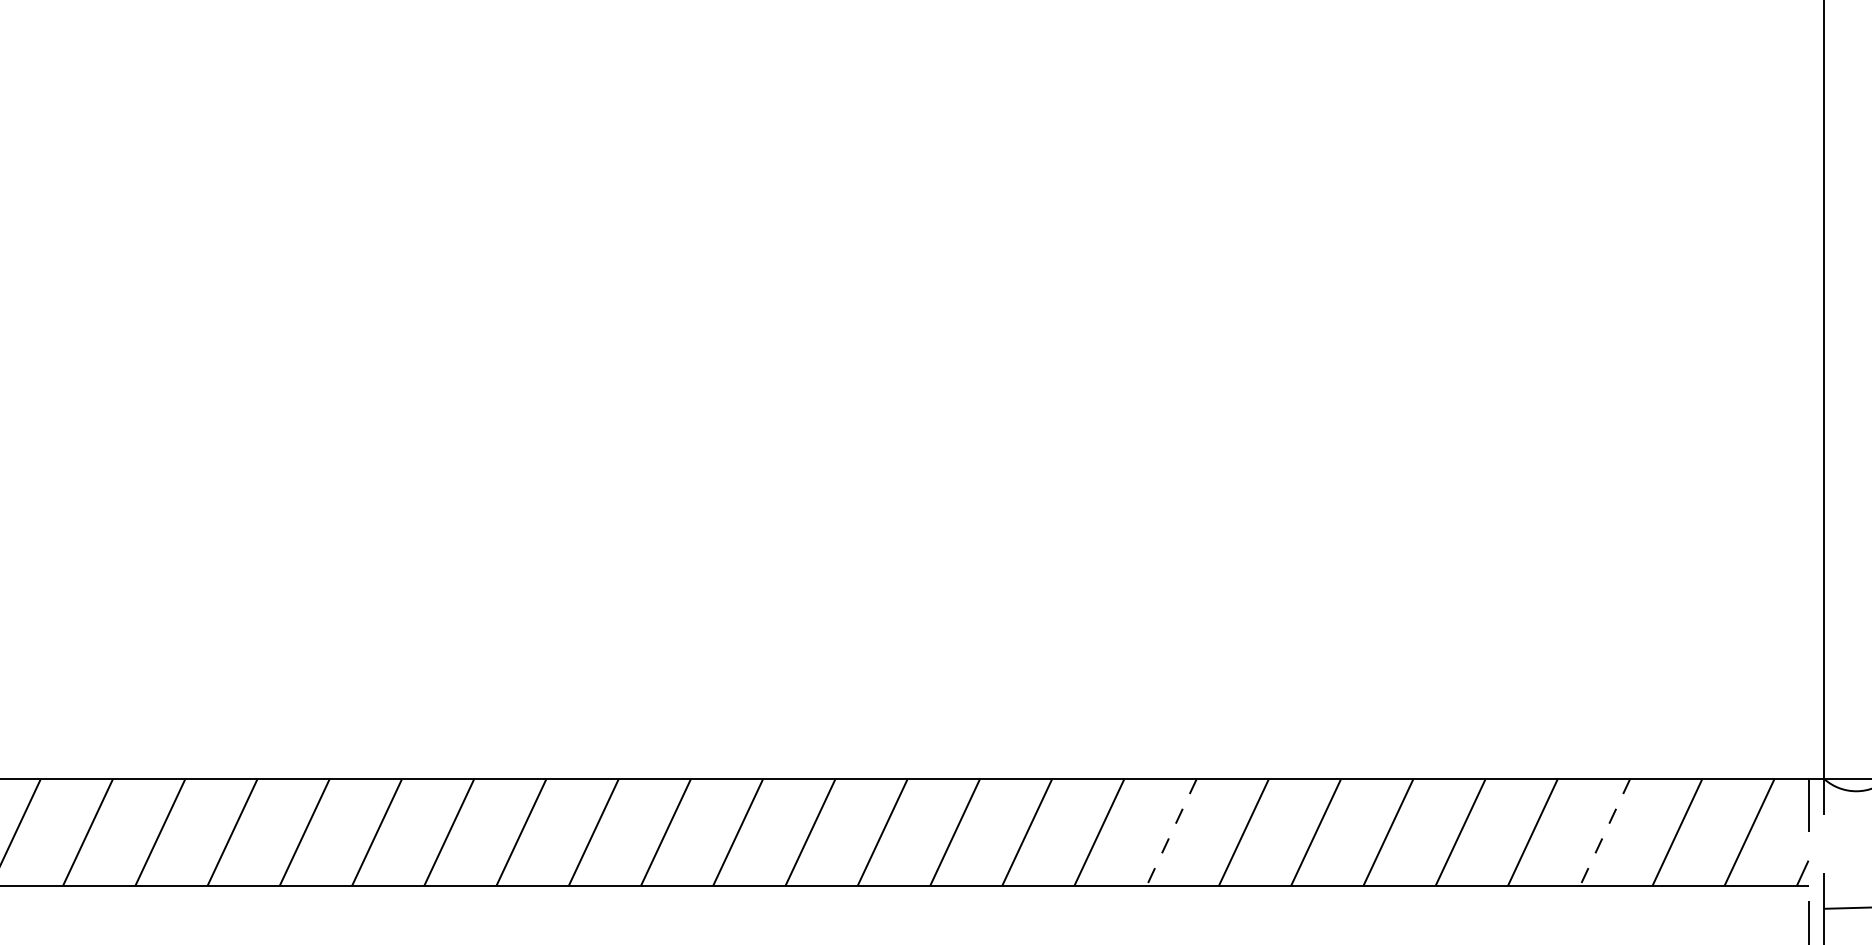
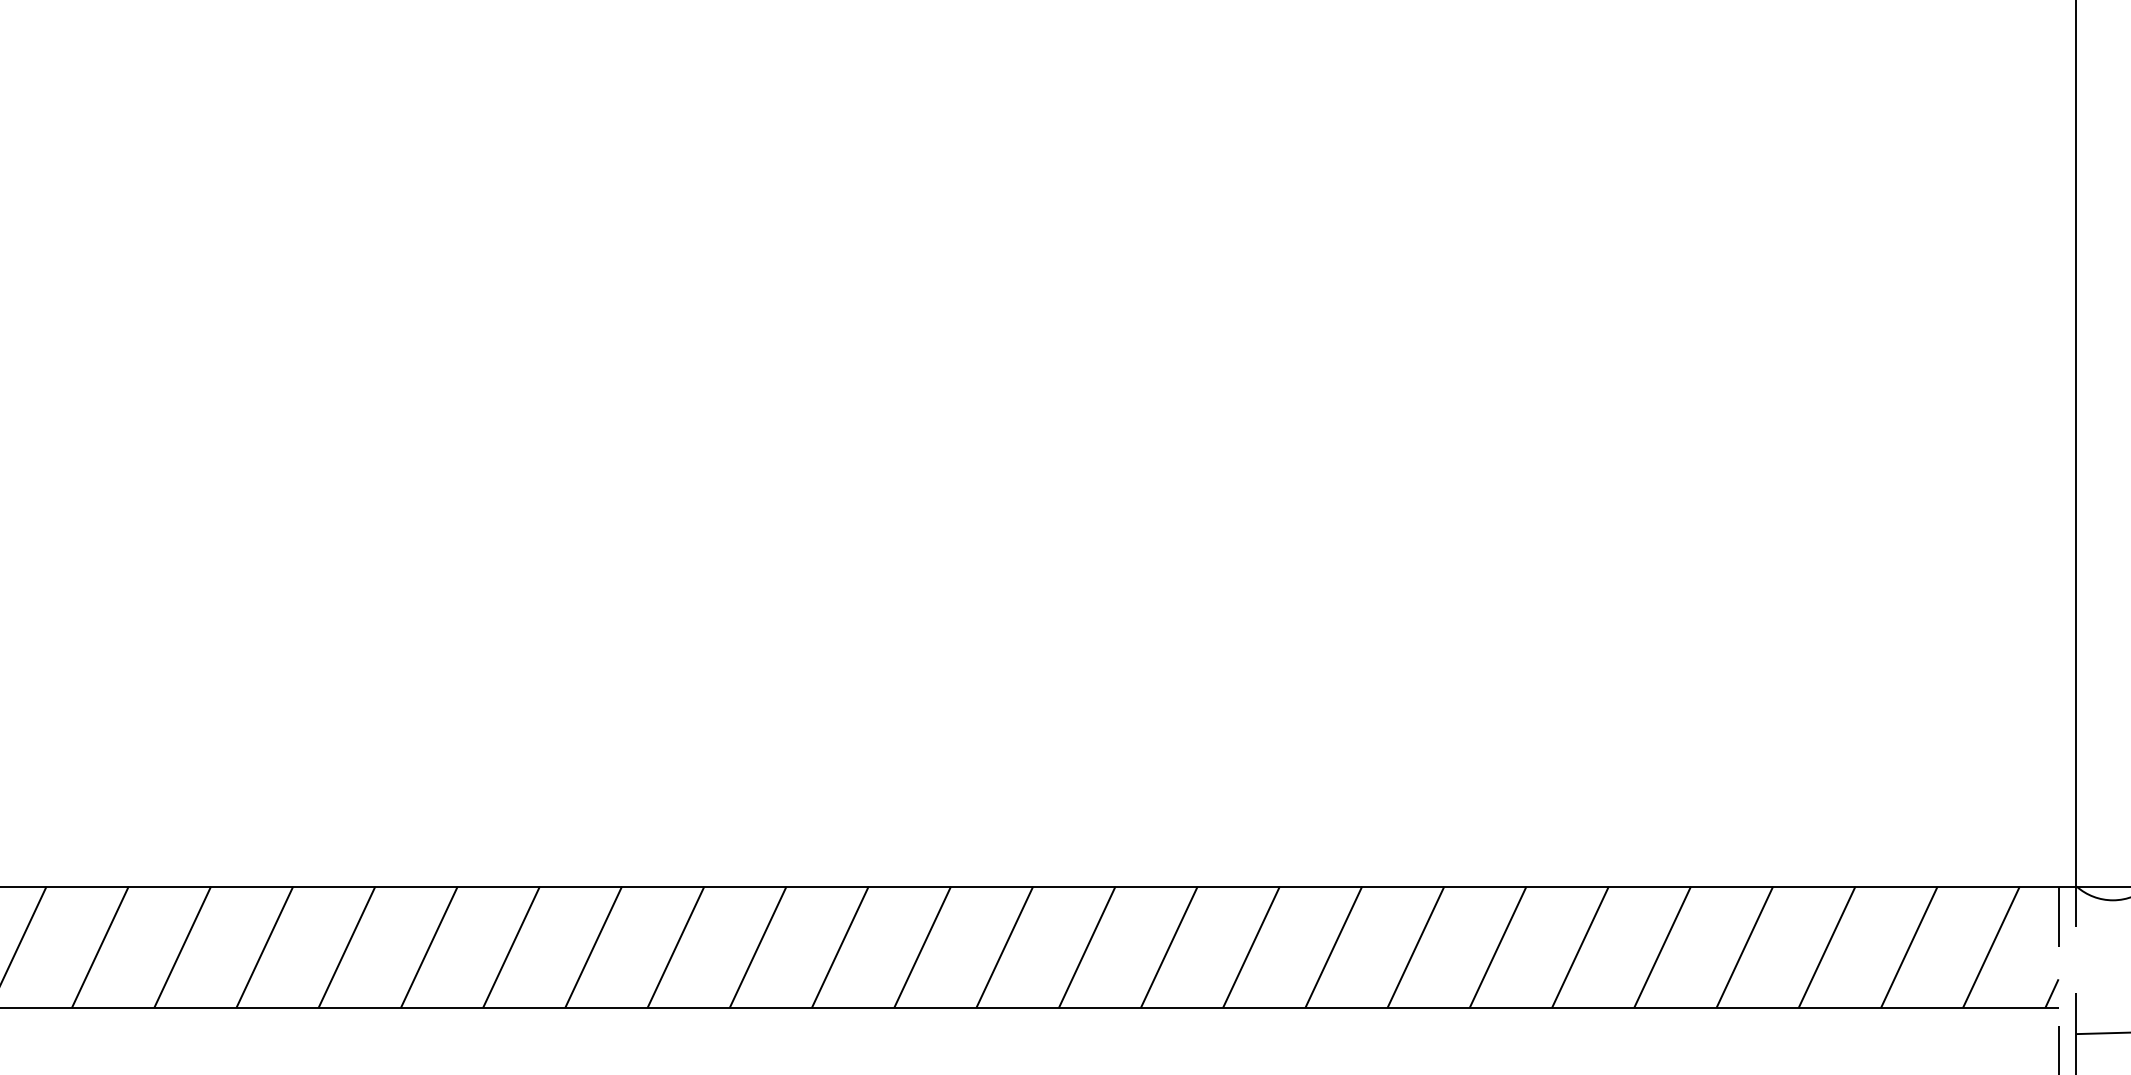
line: (1171, 832) -> (1333, 947), dashed -> solid
line: (1604, 832) -> (1826, 947), dashed -> solid

